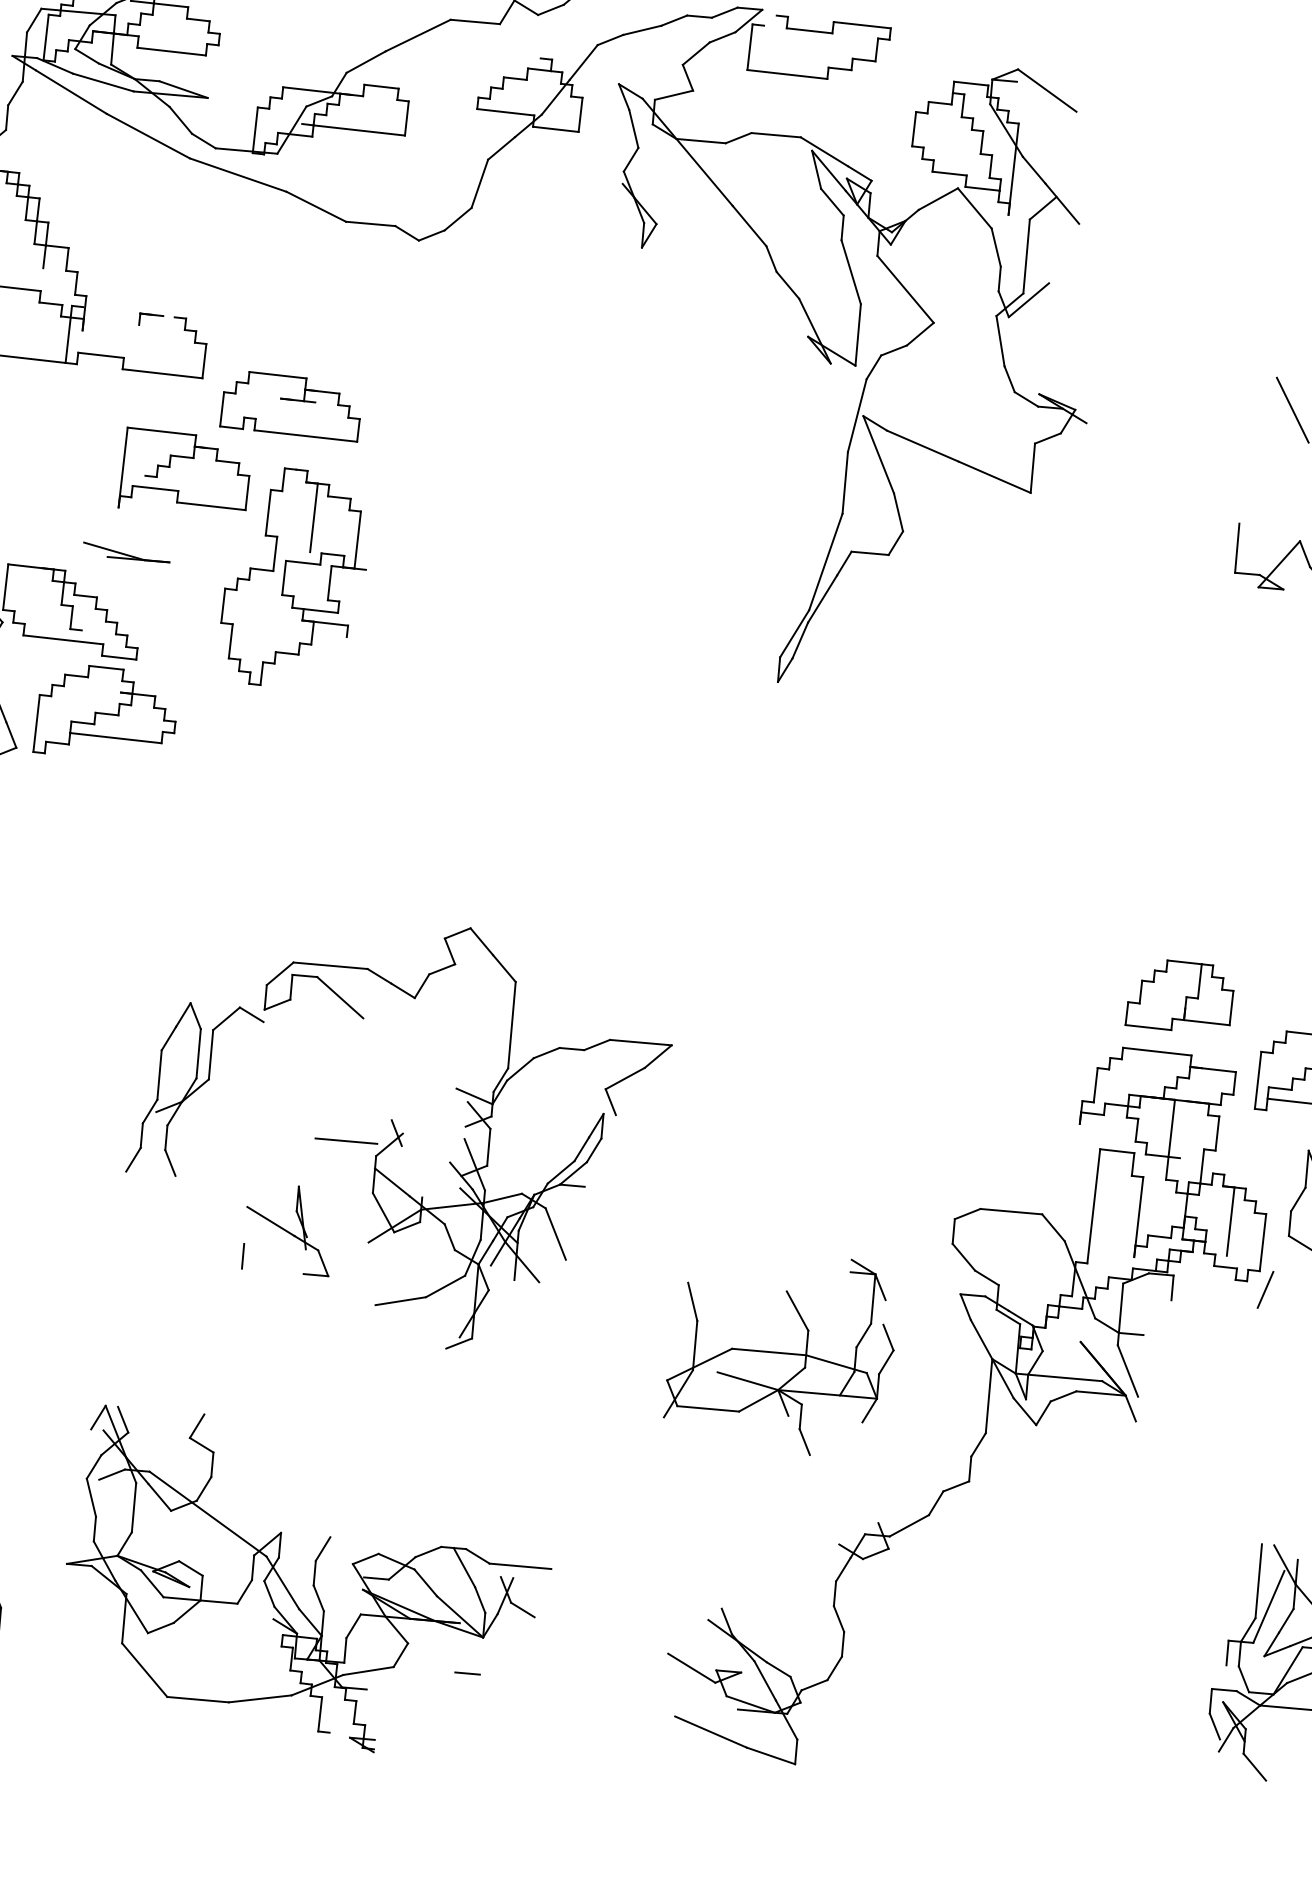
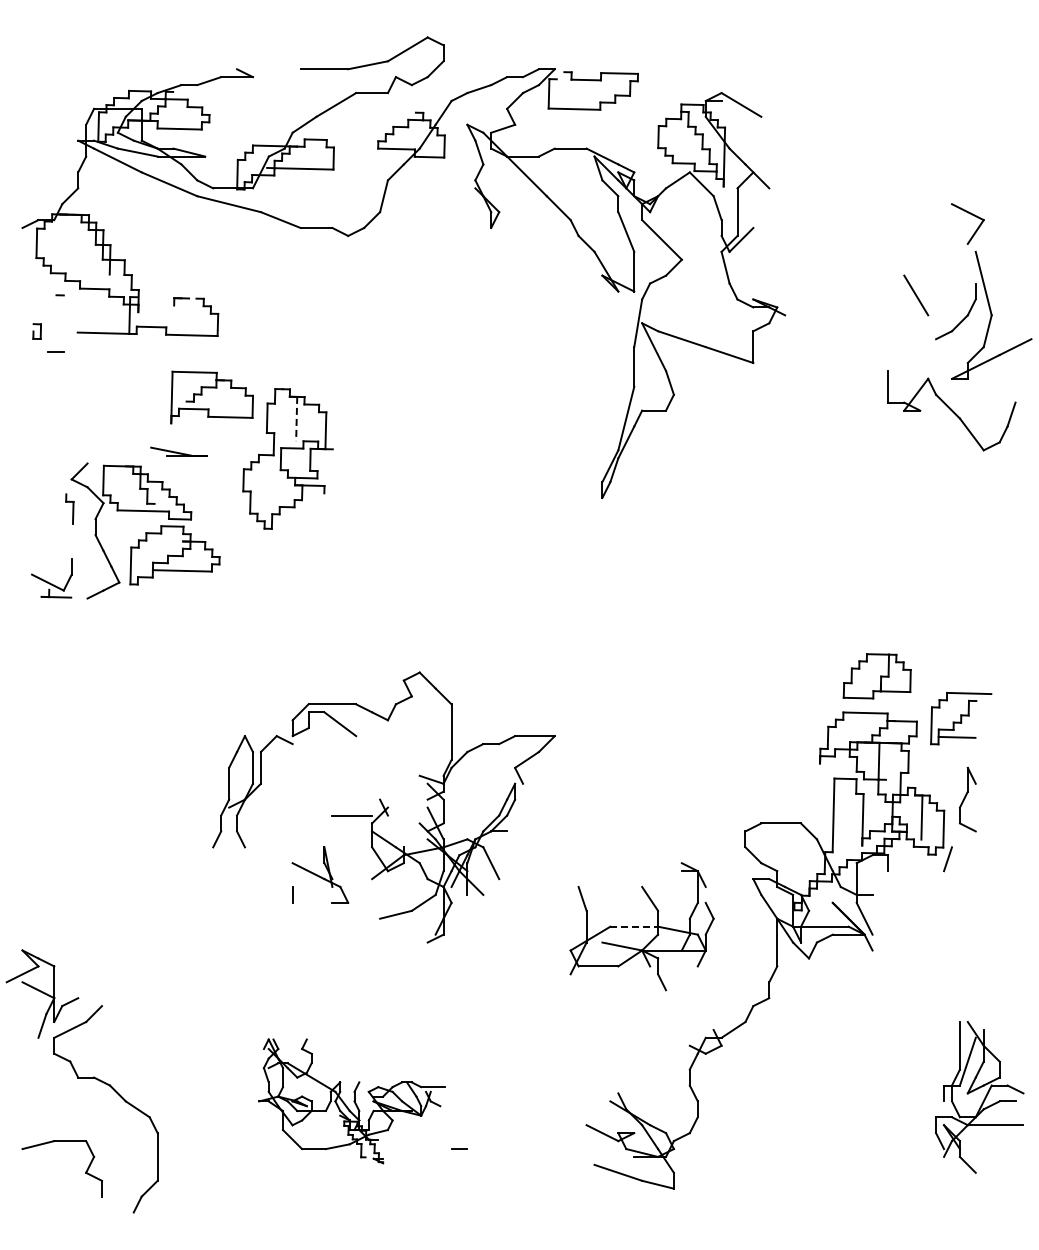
part: (290, 405) -> (275, 348), removed
line: (313, 518) -> (296, 419), solid -> dashed
line: (769, 1351) -> (634, 926), solid -> dashed
part: (306, 1585) -> (351, 1101), size x0.6

